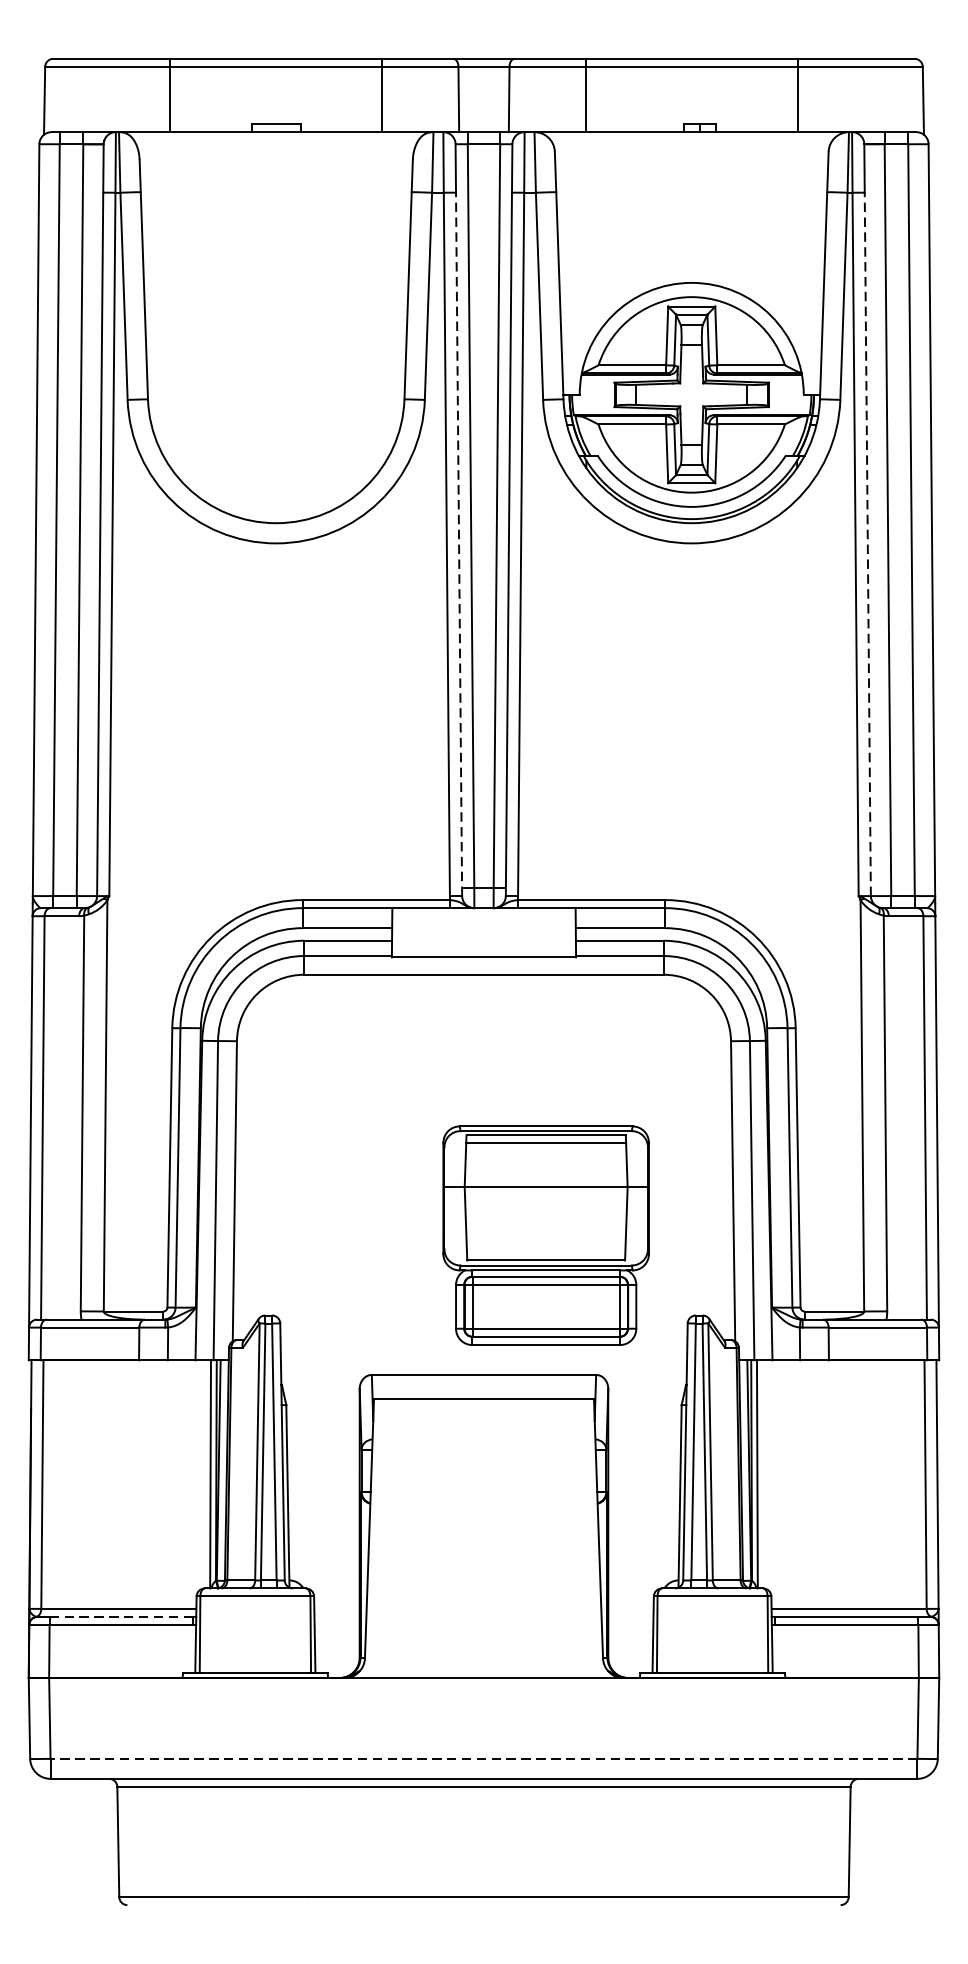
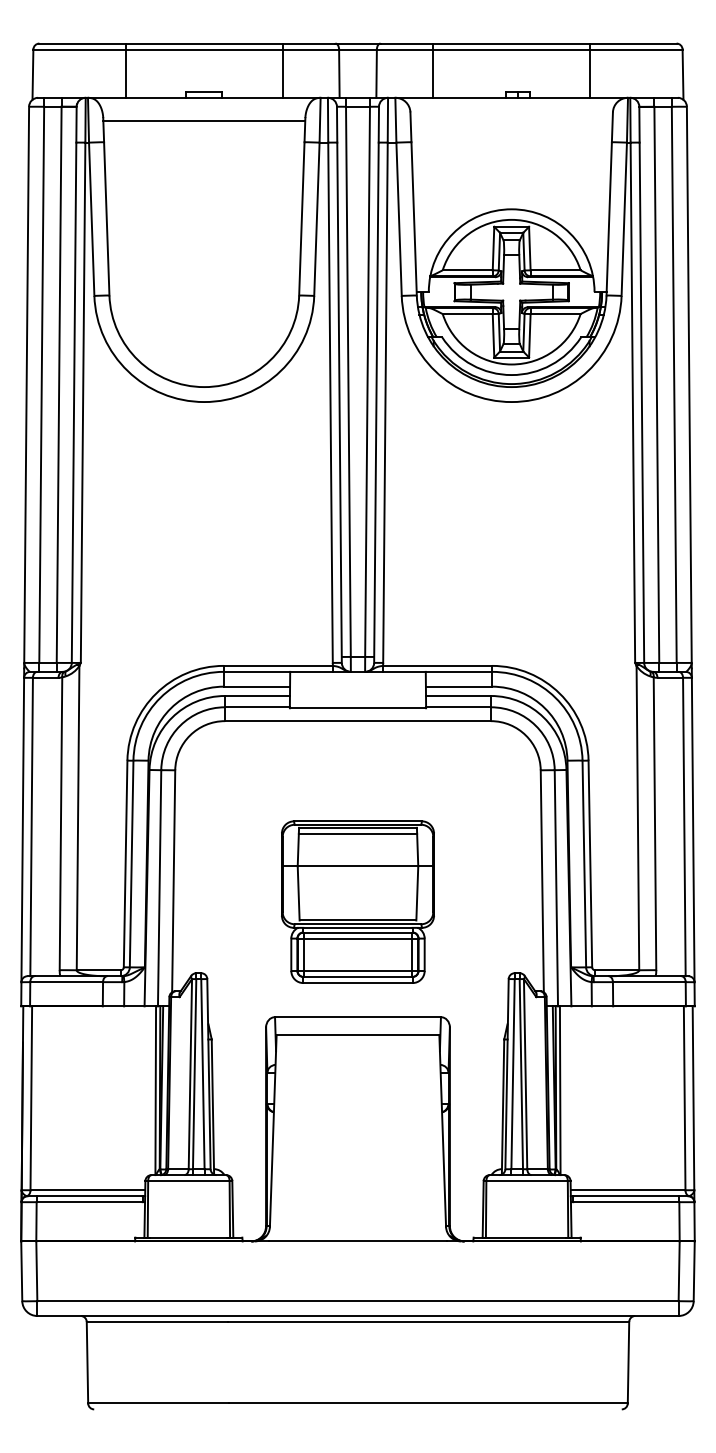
line: (276, 164) -> (204, 121), added
line: (458, 544) -> (339, 402), dashed -> solid
line: (867, 544) -> (641, 402), dashed -> solid
part: (545, 1234) -> (357, 901), moved
line: (121, 1617) -> (89, 1196), dashed -> solid
line: (483, 1759) -> (357, 1301), dashed -> solid

